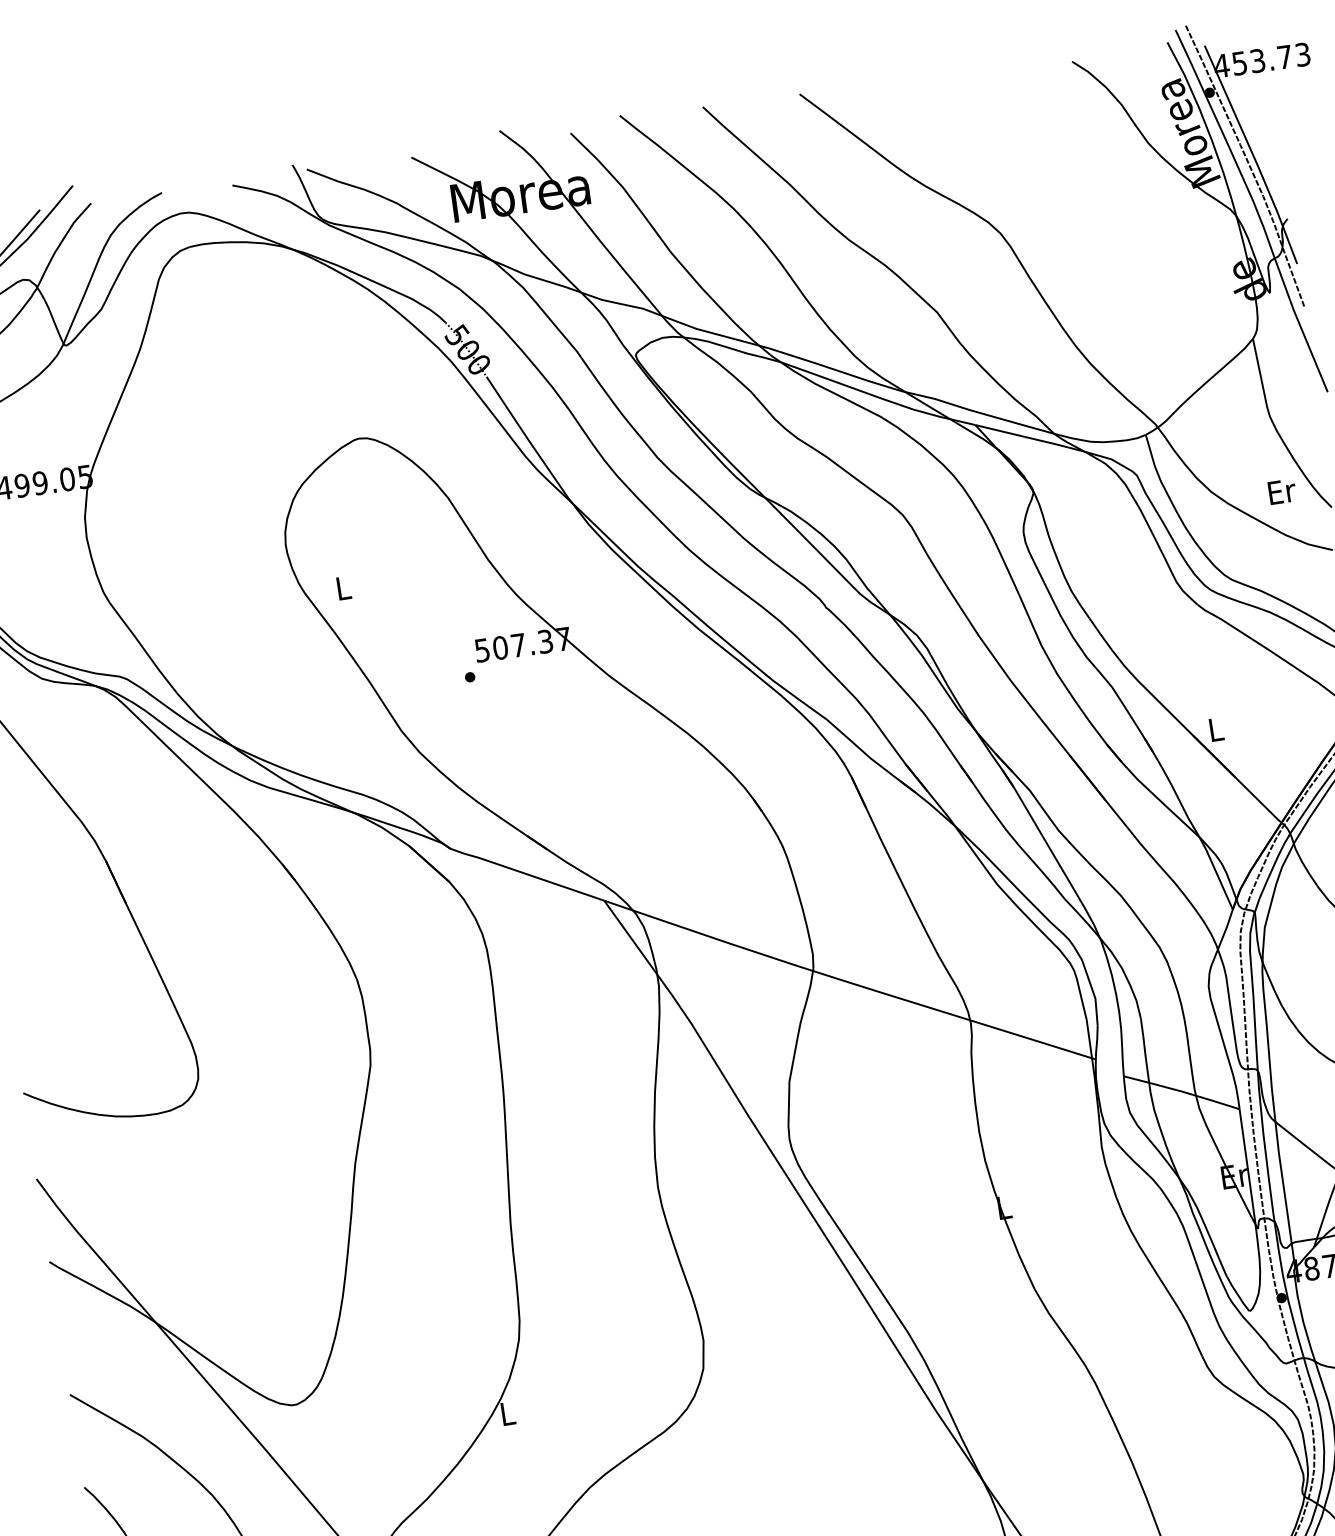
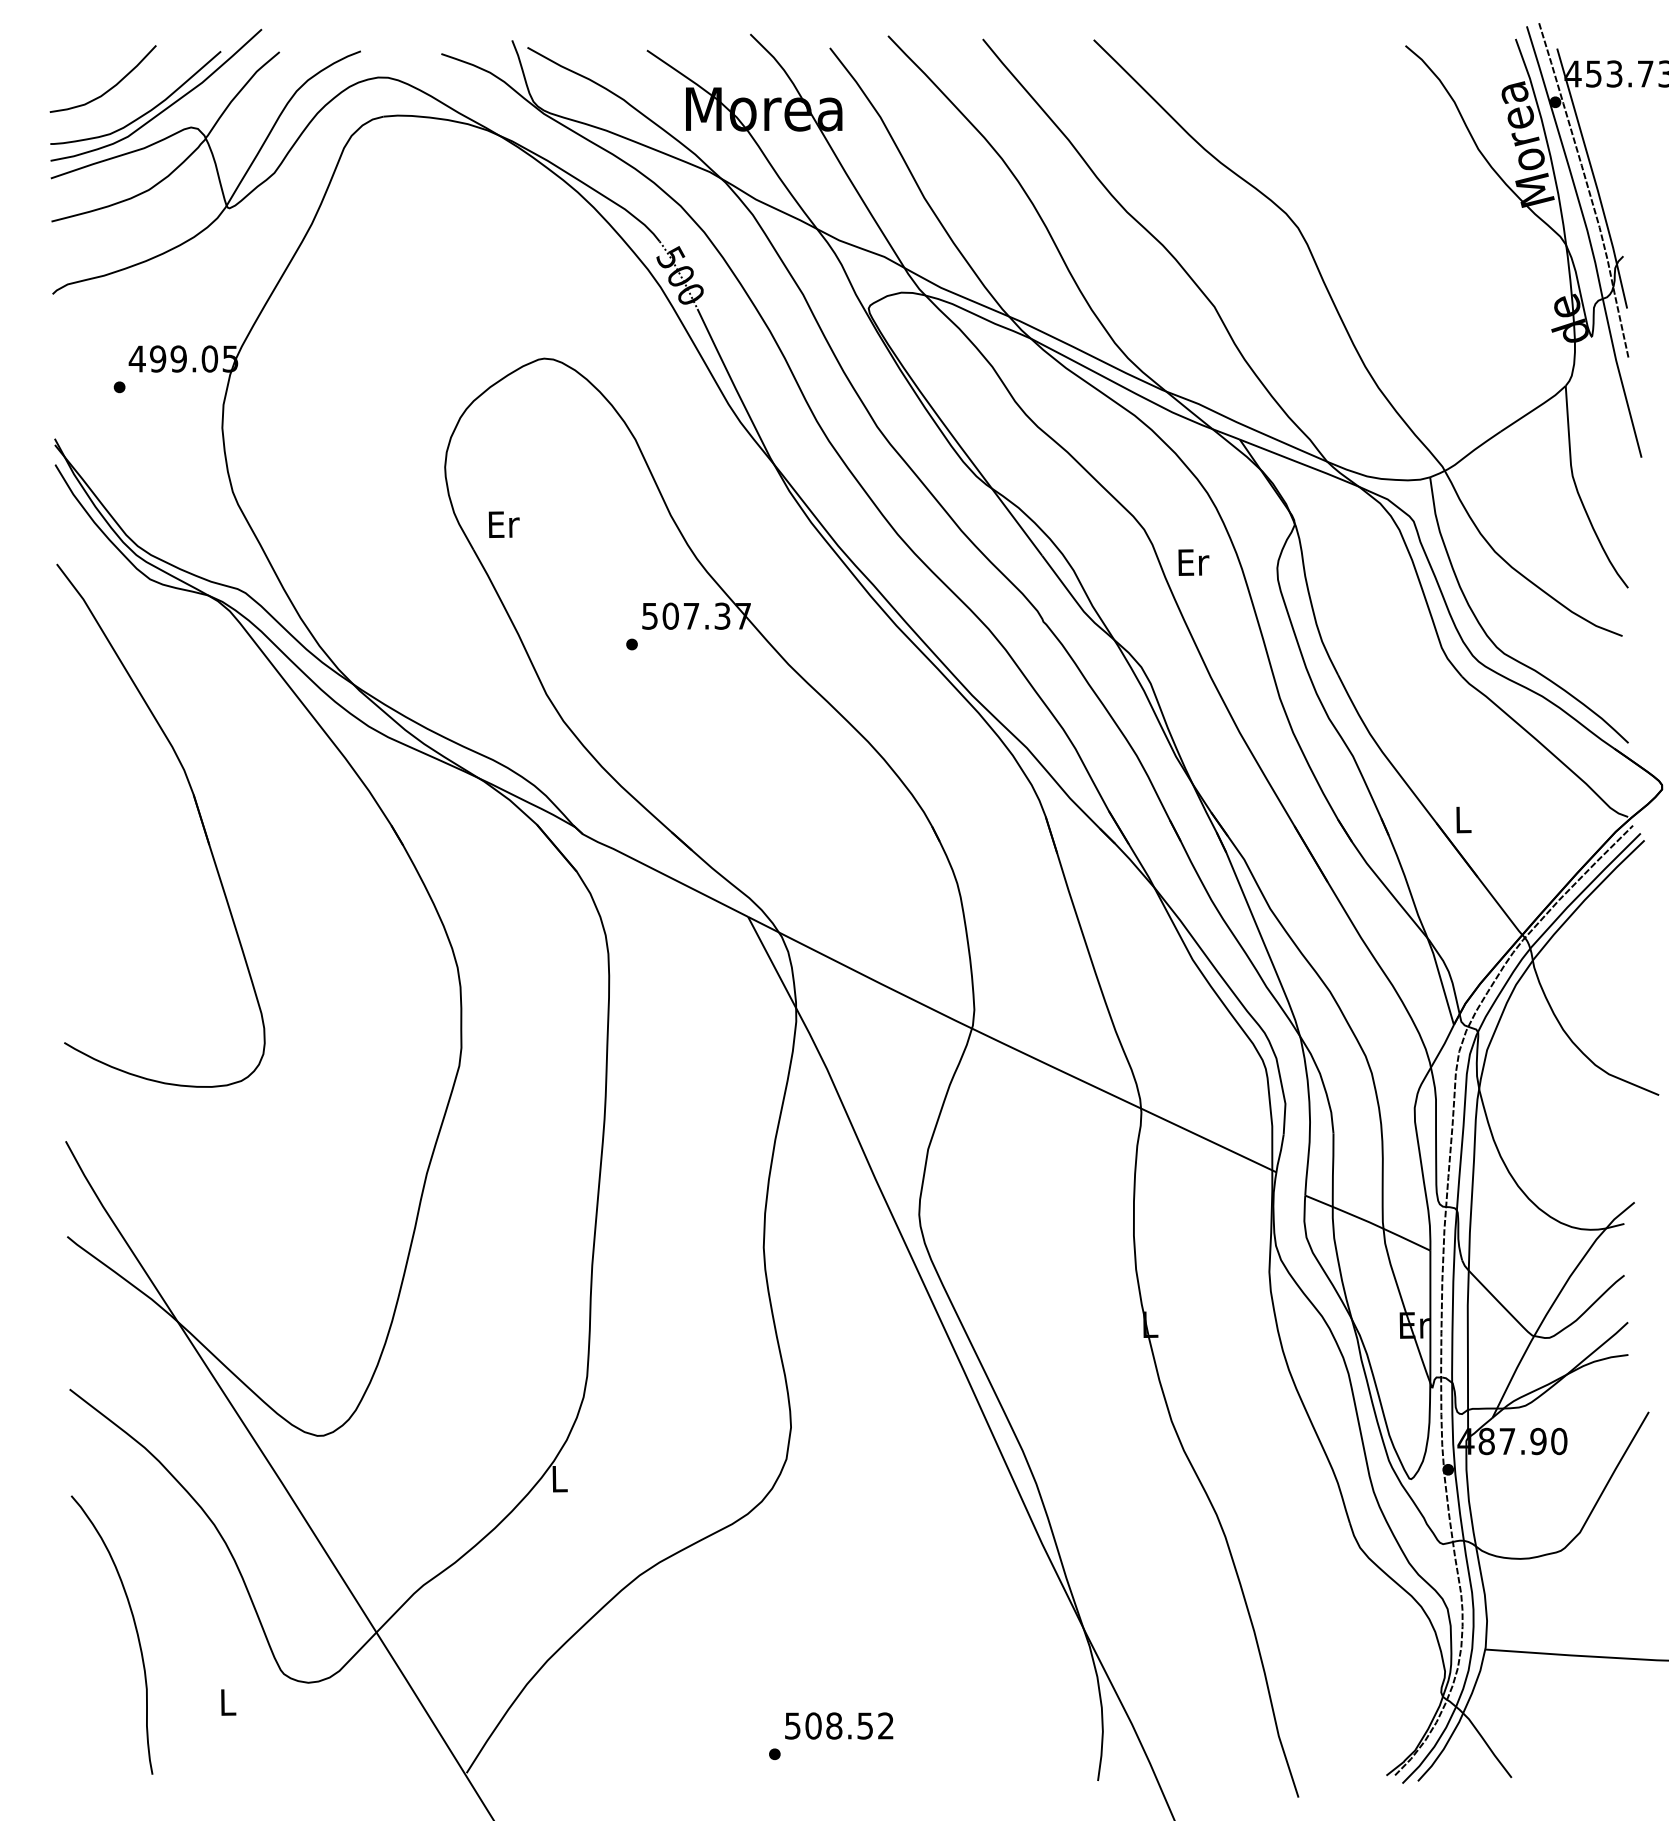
text: (1281, 491) -> (1193, 562), moved
text: (343, 588) -> (503, 524), L -> Er

